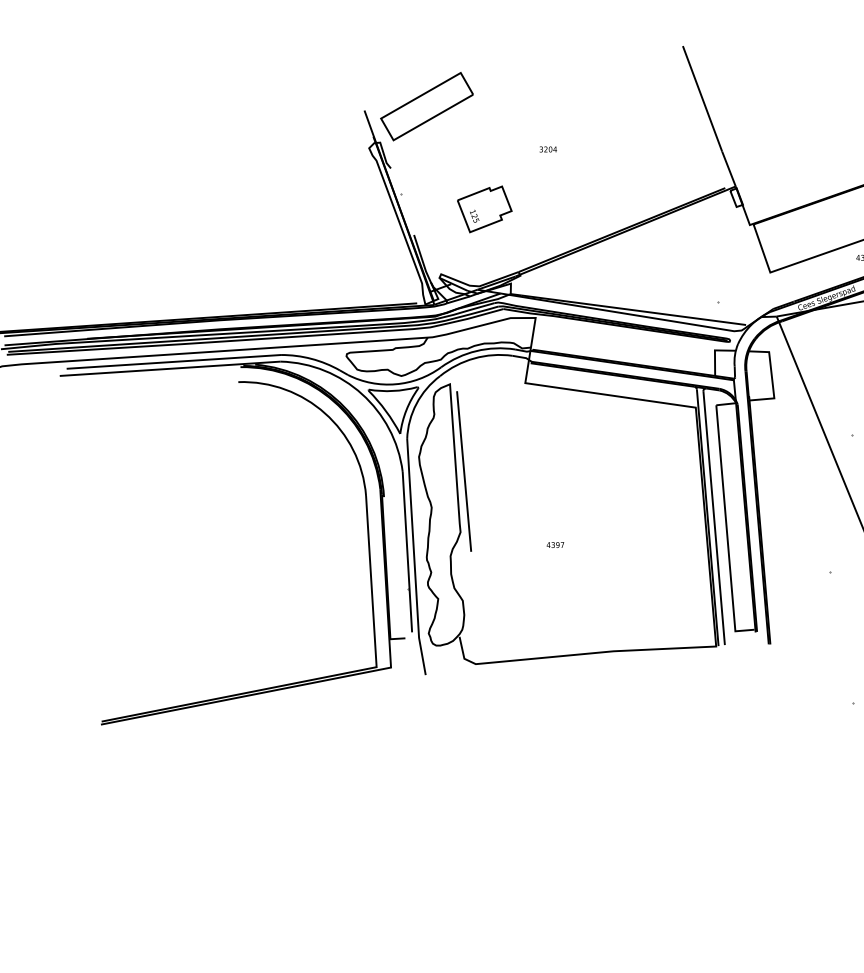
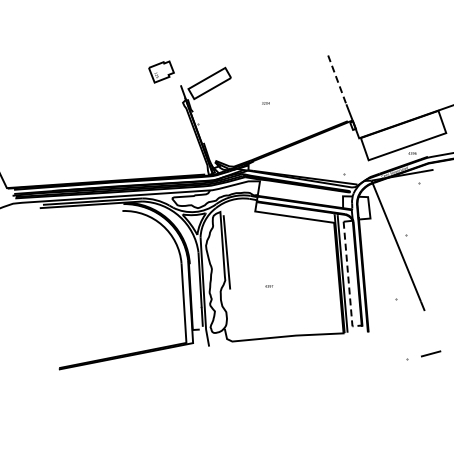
line: (703, 100) -> (337, 80), solid -> dashed
part: (484, 208) -> (161, 71), moved
line: (726, 530) -> (348, 279), solid -> dashed

